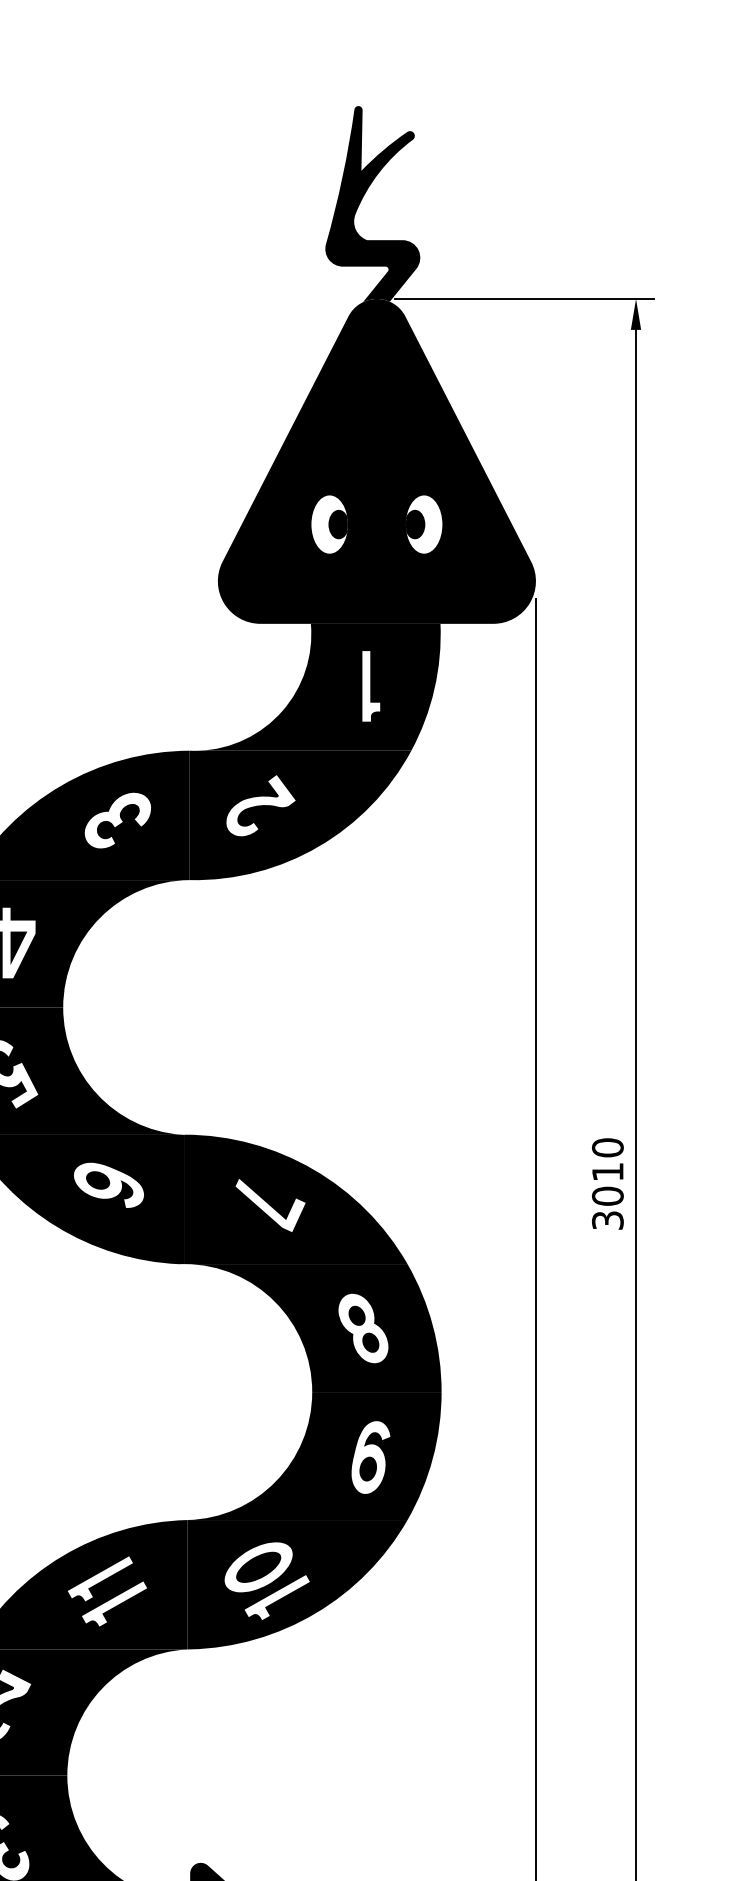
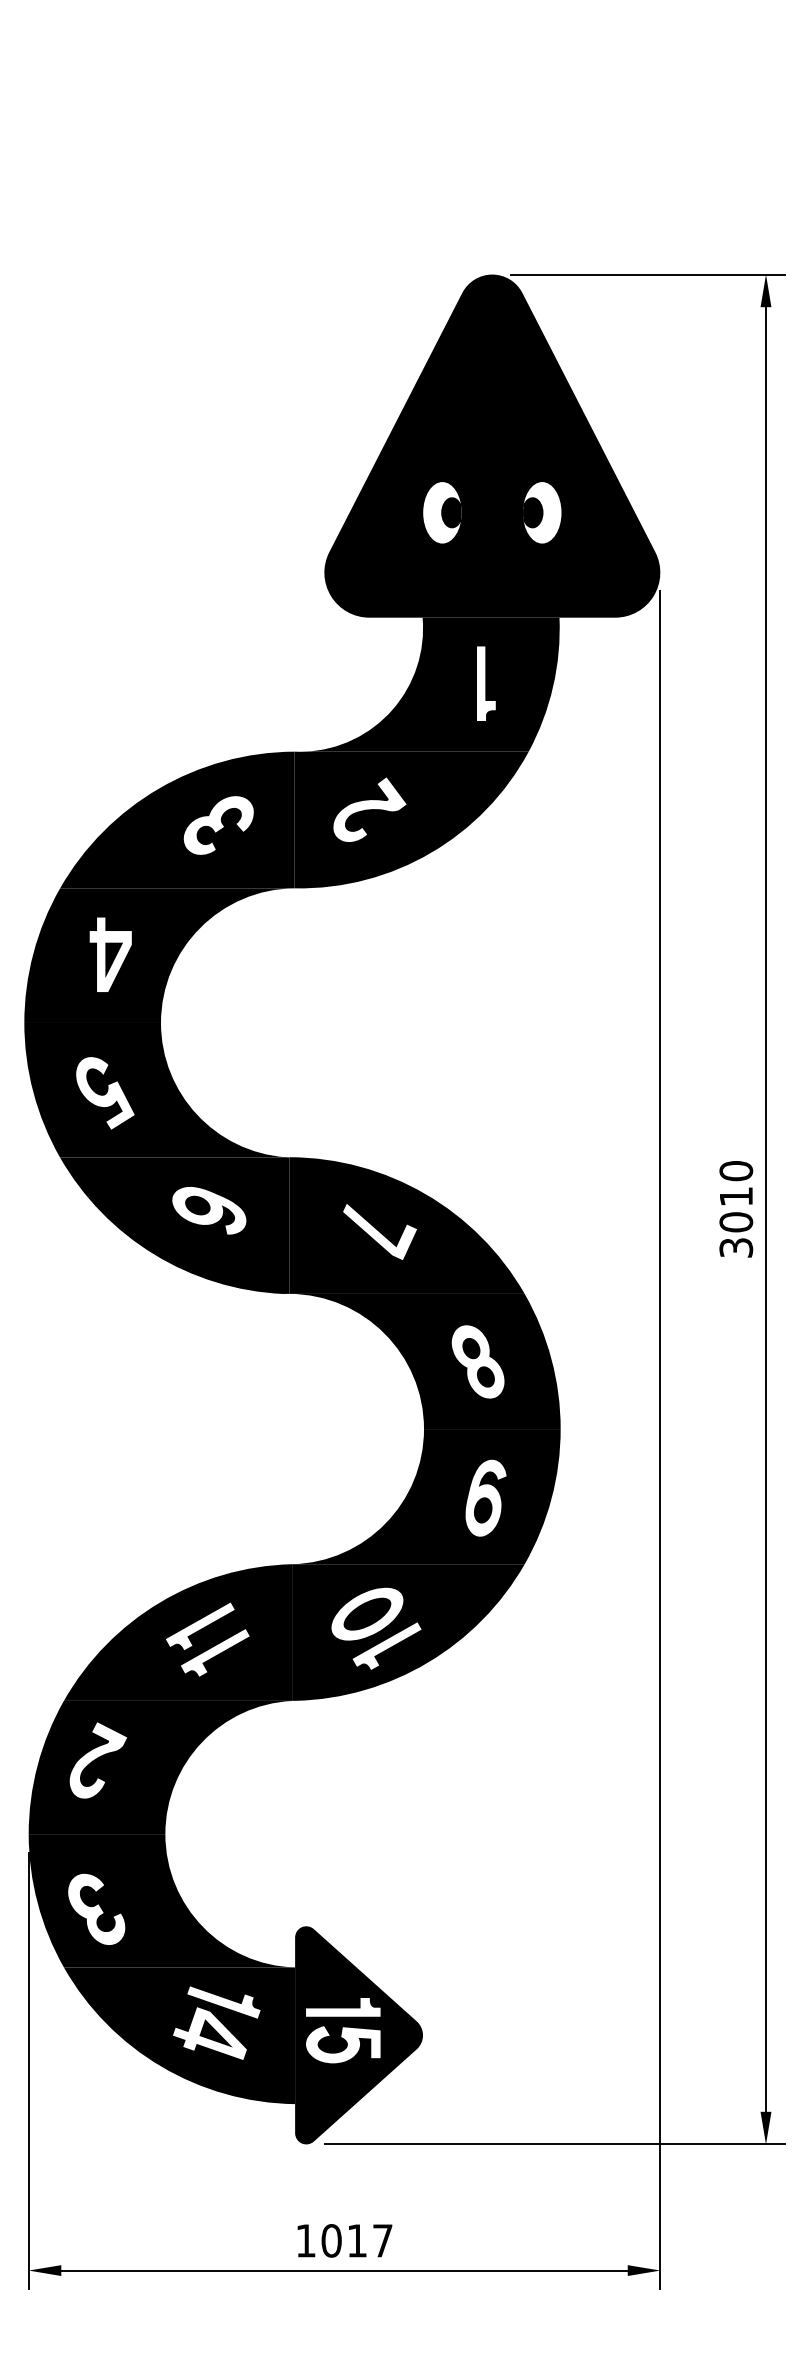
fill: (372, 203) -> (487, 173), removed

